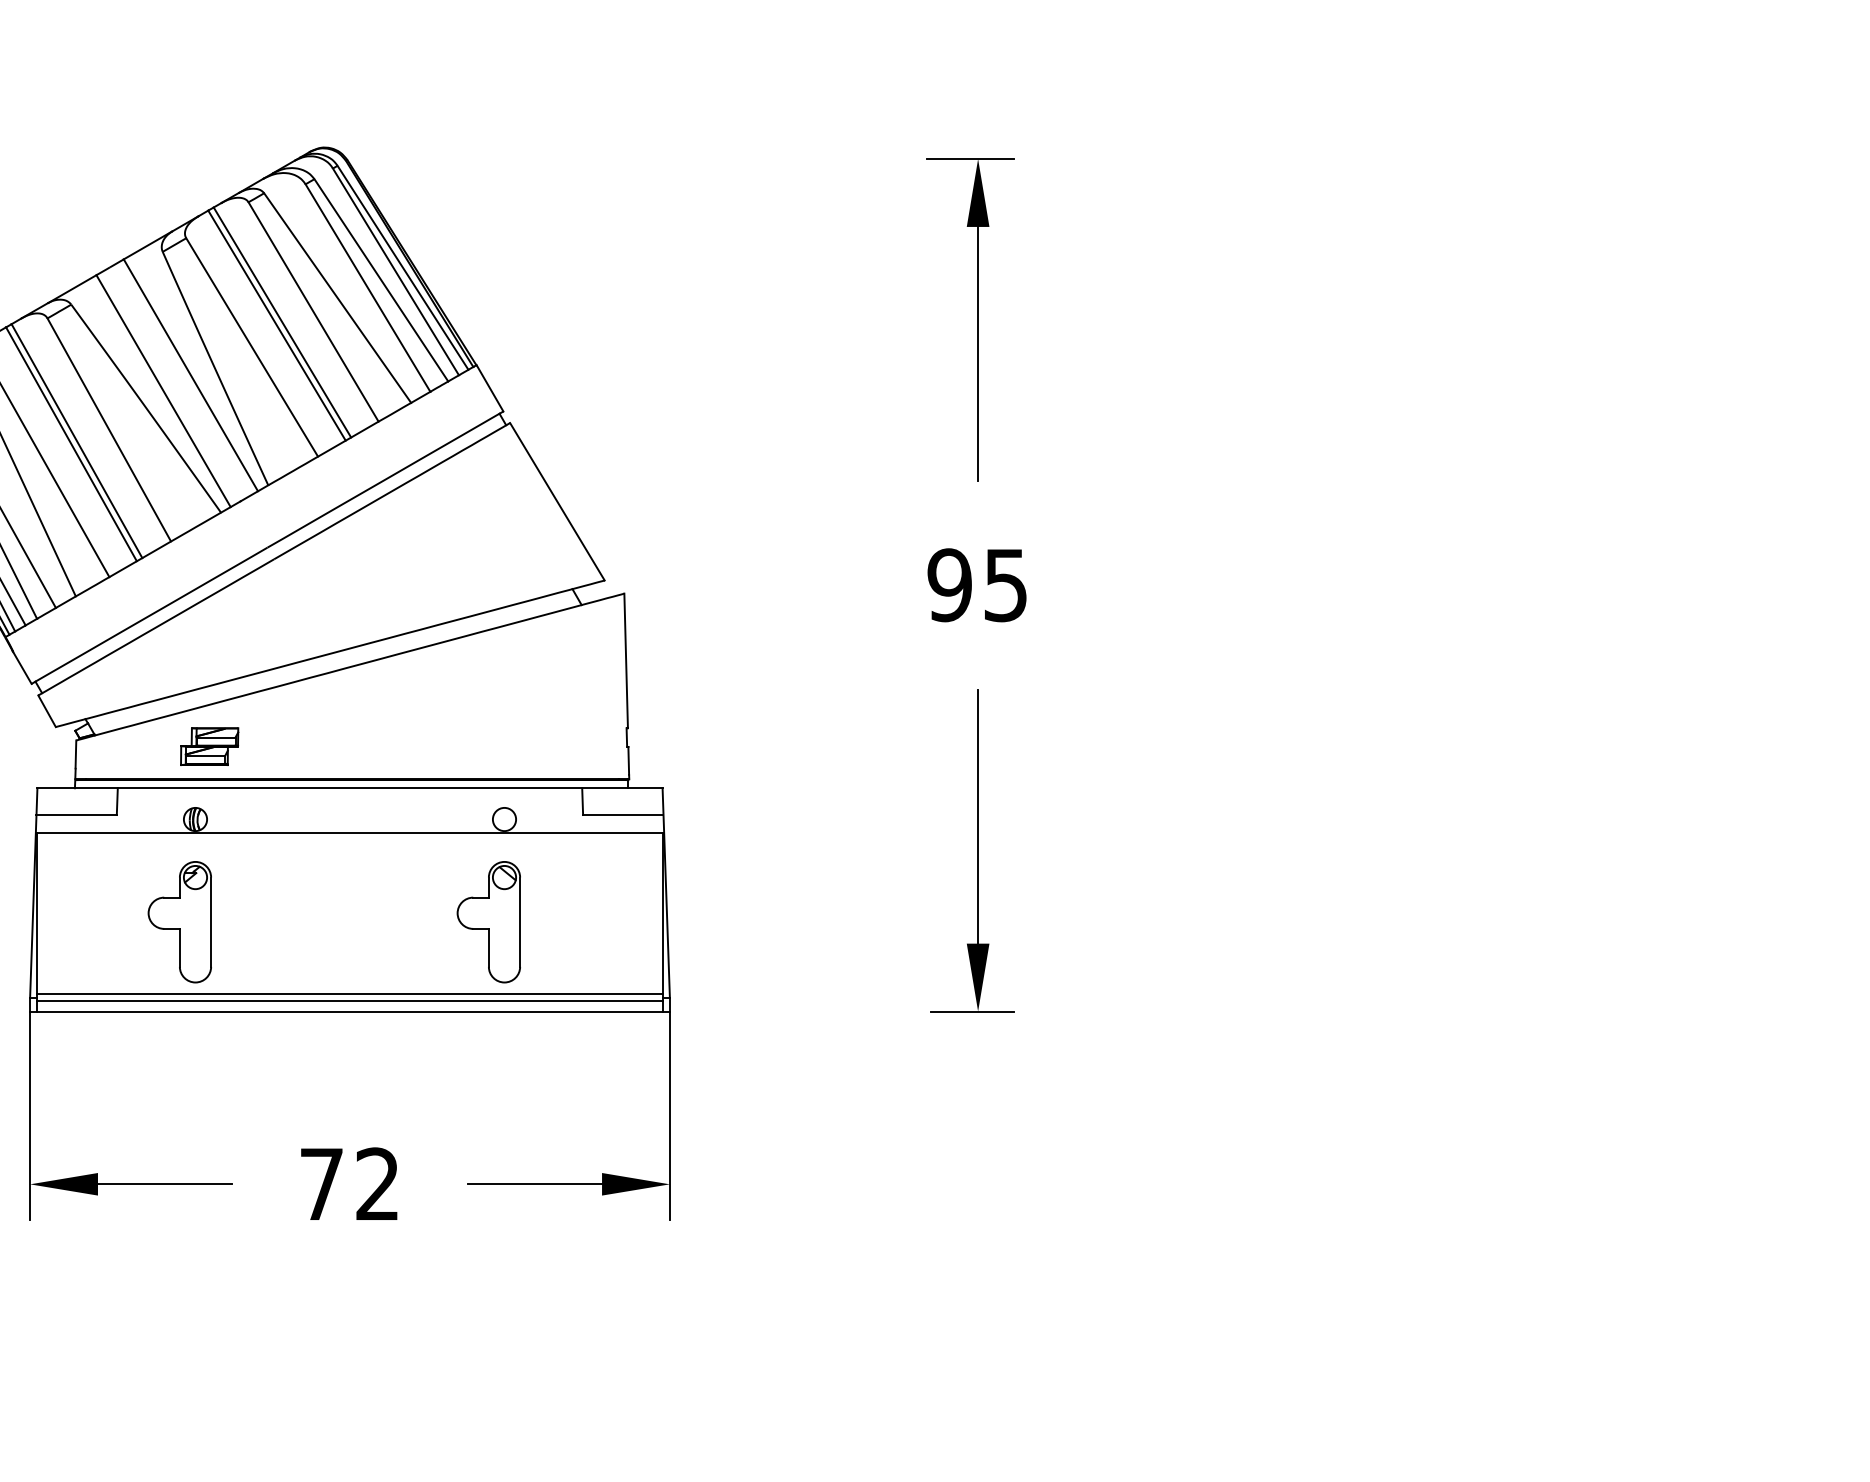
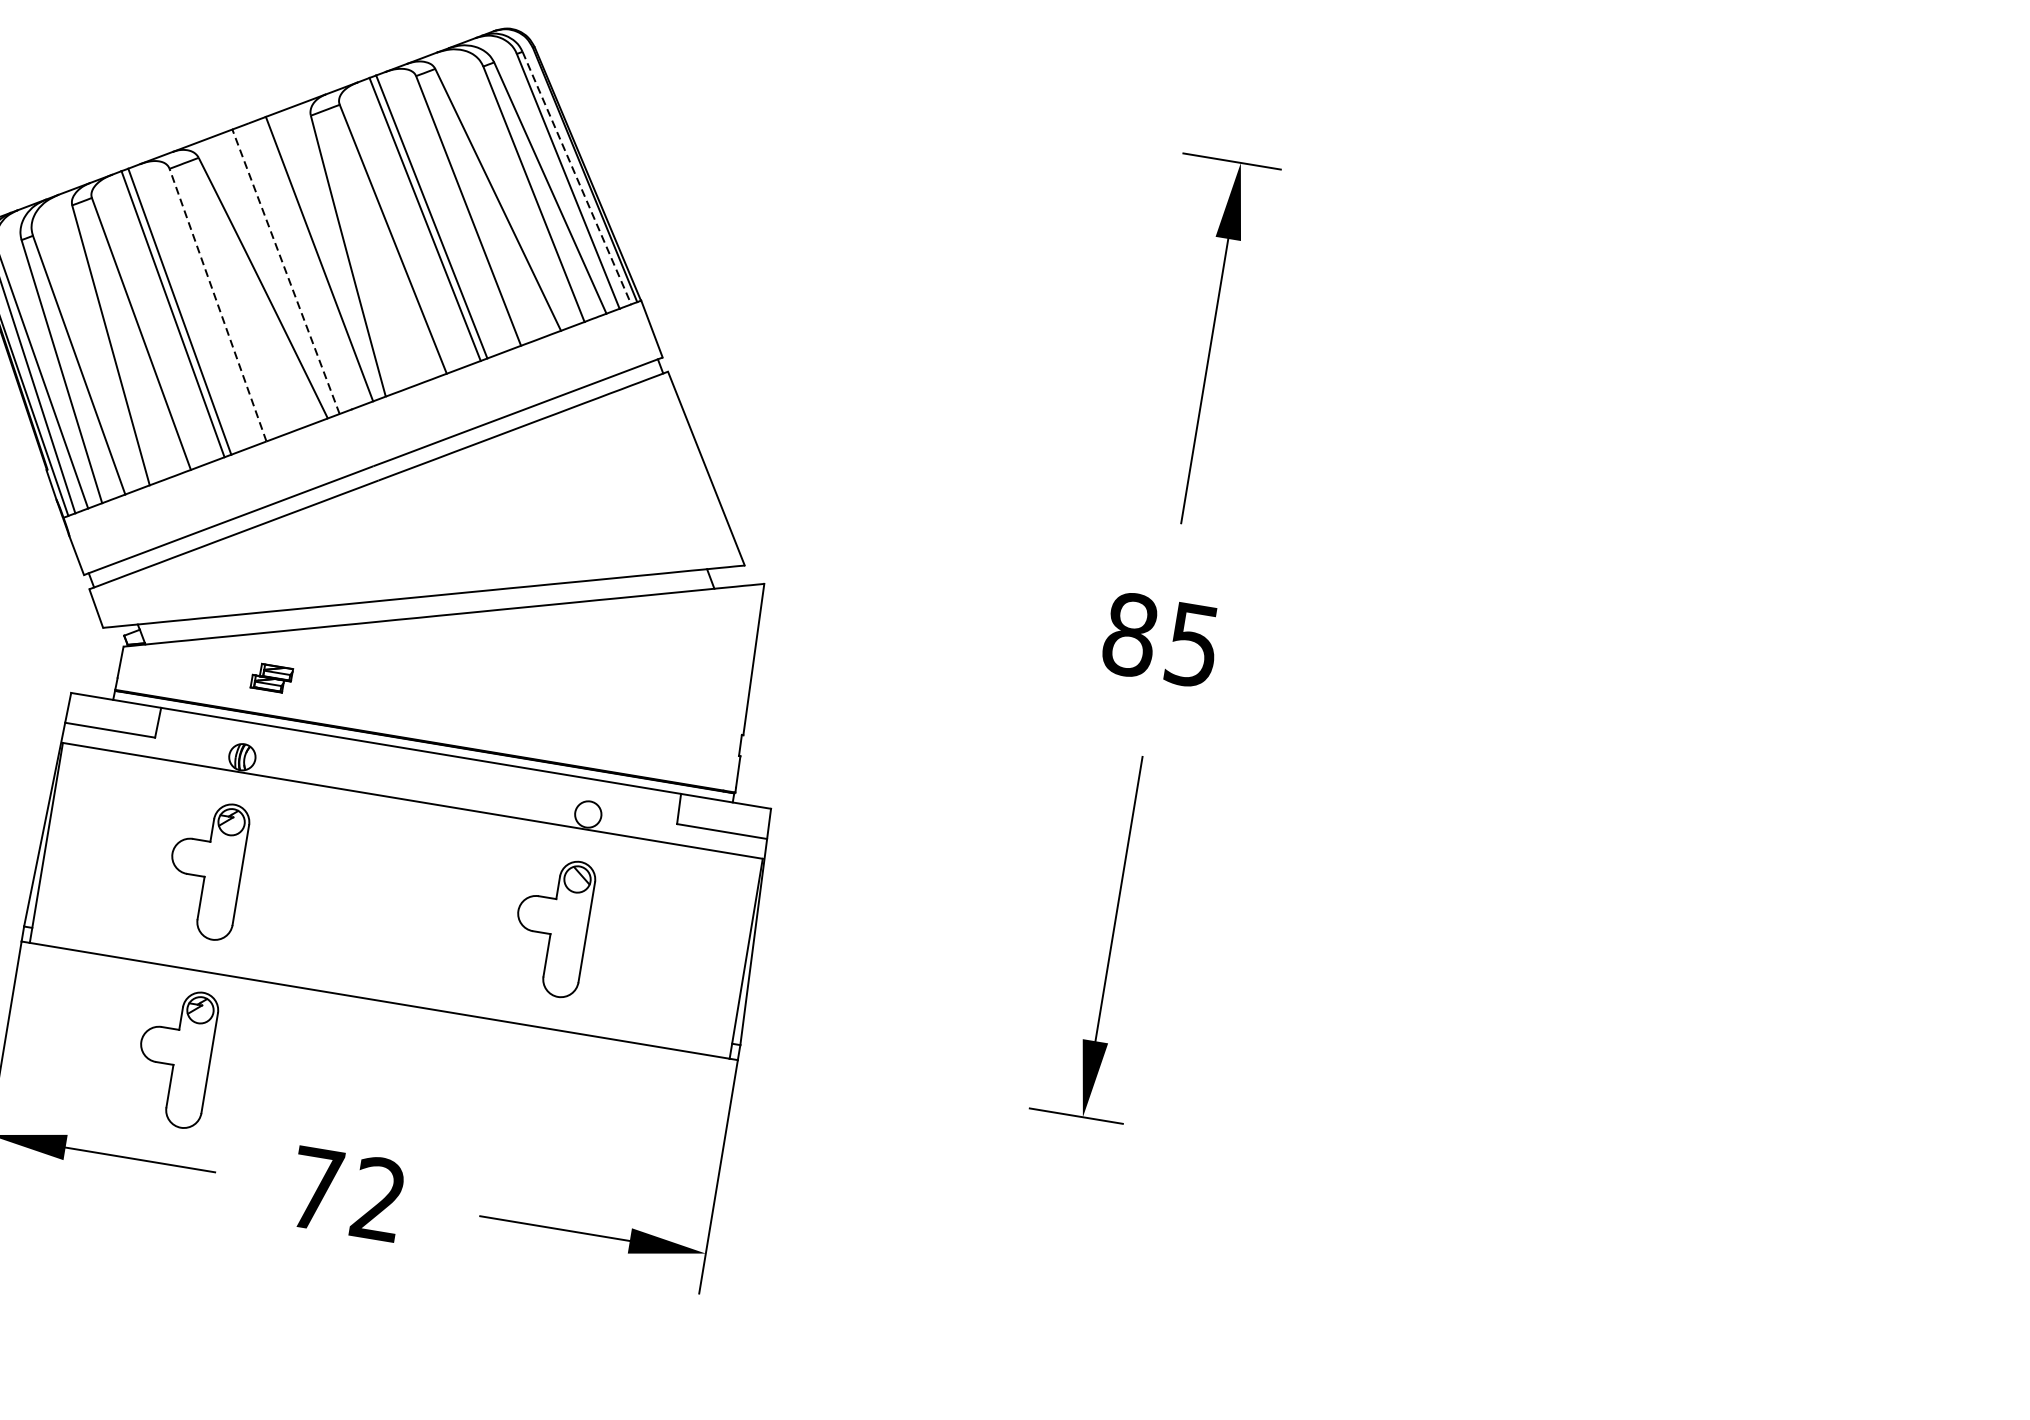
line: (403, 268) -> (577, 178), solid -> dashed
line: (163, 391) -> (285, 272), solid -> dashed
line: (109, 429) -> (218, 304), solid -> dashed
text: (949, 585) -> (1129, 635), 95 -> 85
part: (209, 746) -> (271, 678), size x0.6
line: (349, 993) -> (382, 980), removed
line: (349, 1000) -> (381, 988), removed
part: (179, 1090) -> (174, 1057), added

